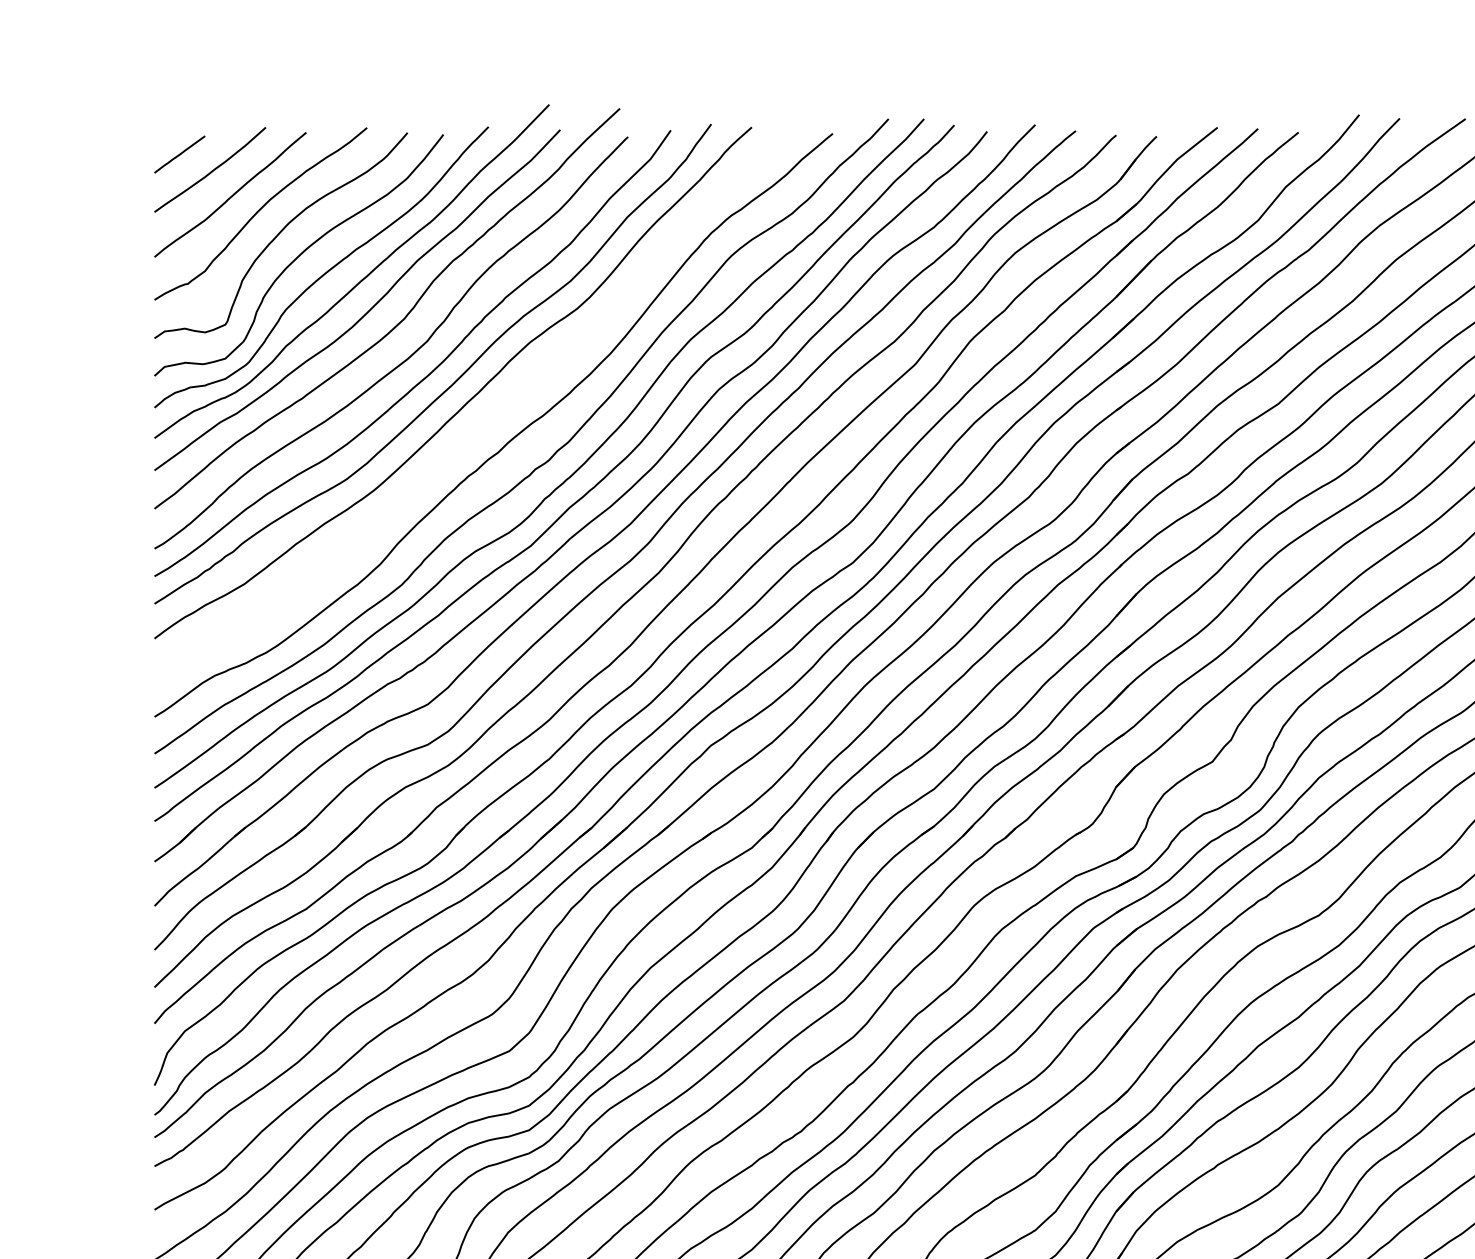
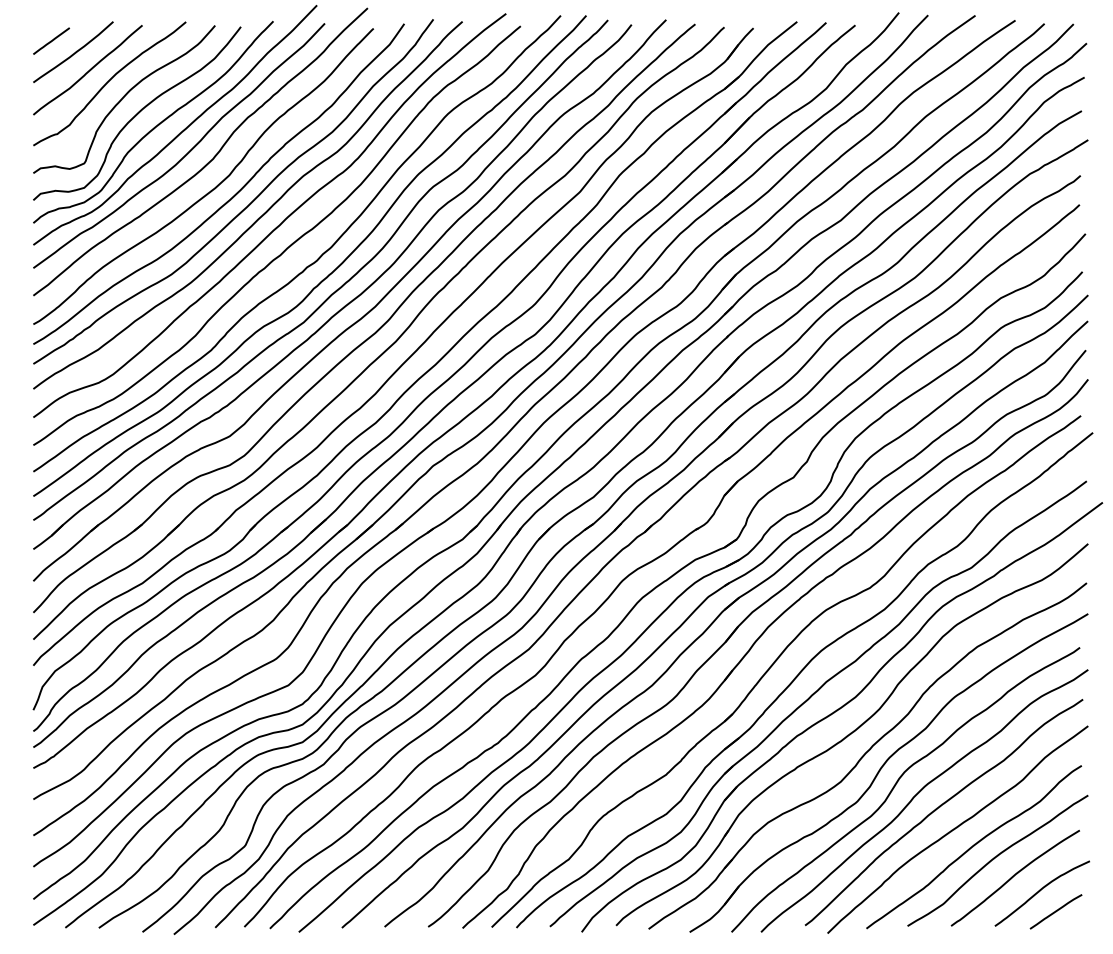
curve: (494, 411) -> (277, 225), added

